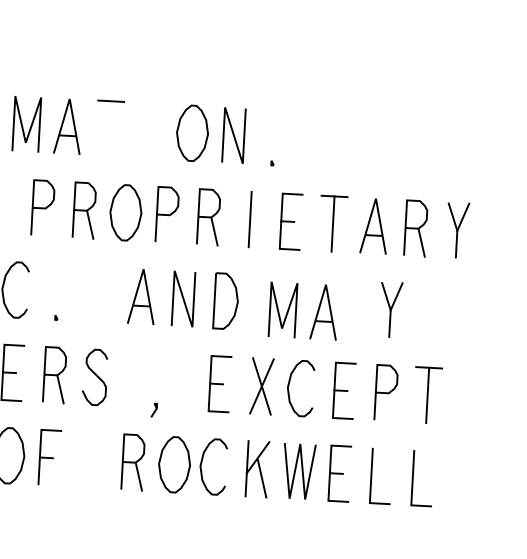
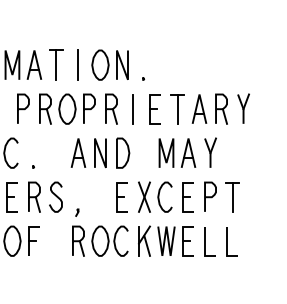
line: (109, 127) -> (56, 64), added
line: (151, 129) -> (78, 64), added
part: (303, 309) -> (177, 152), moved
line: (154, 409) -> (77, 212), moved

